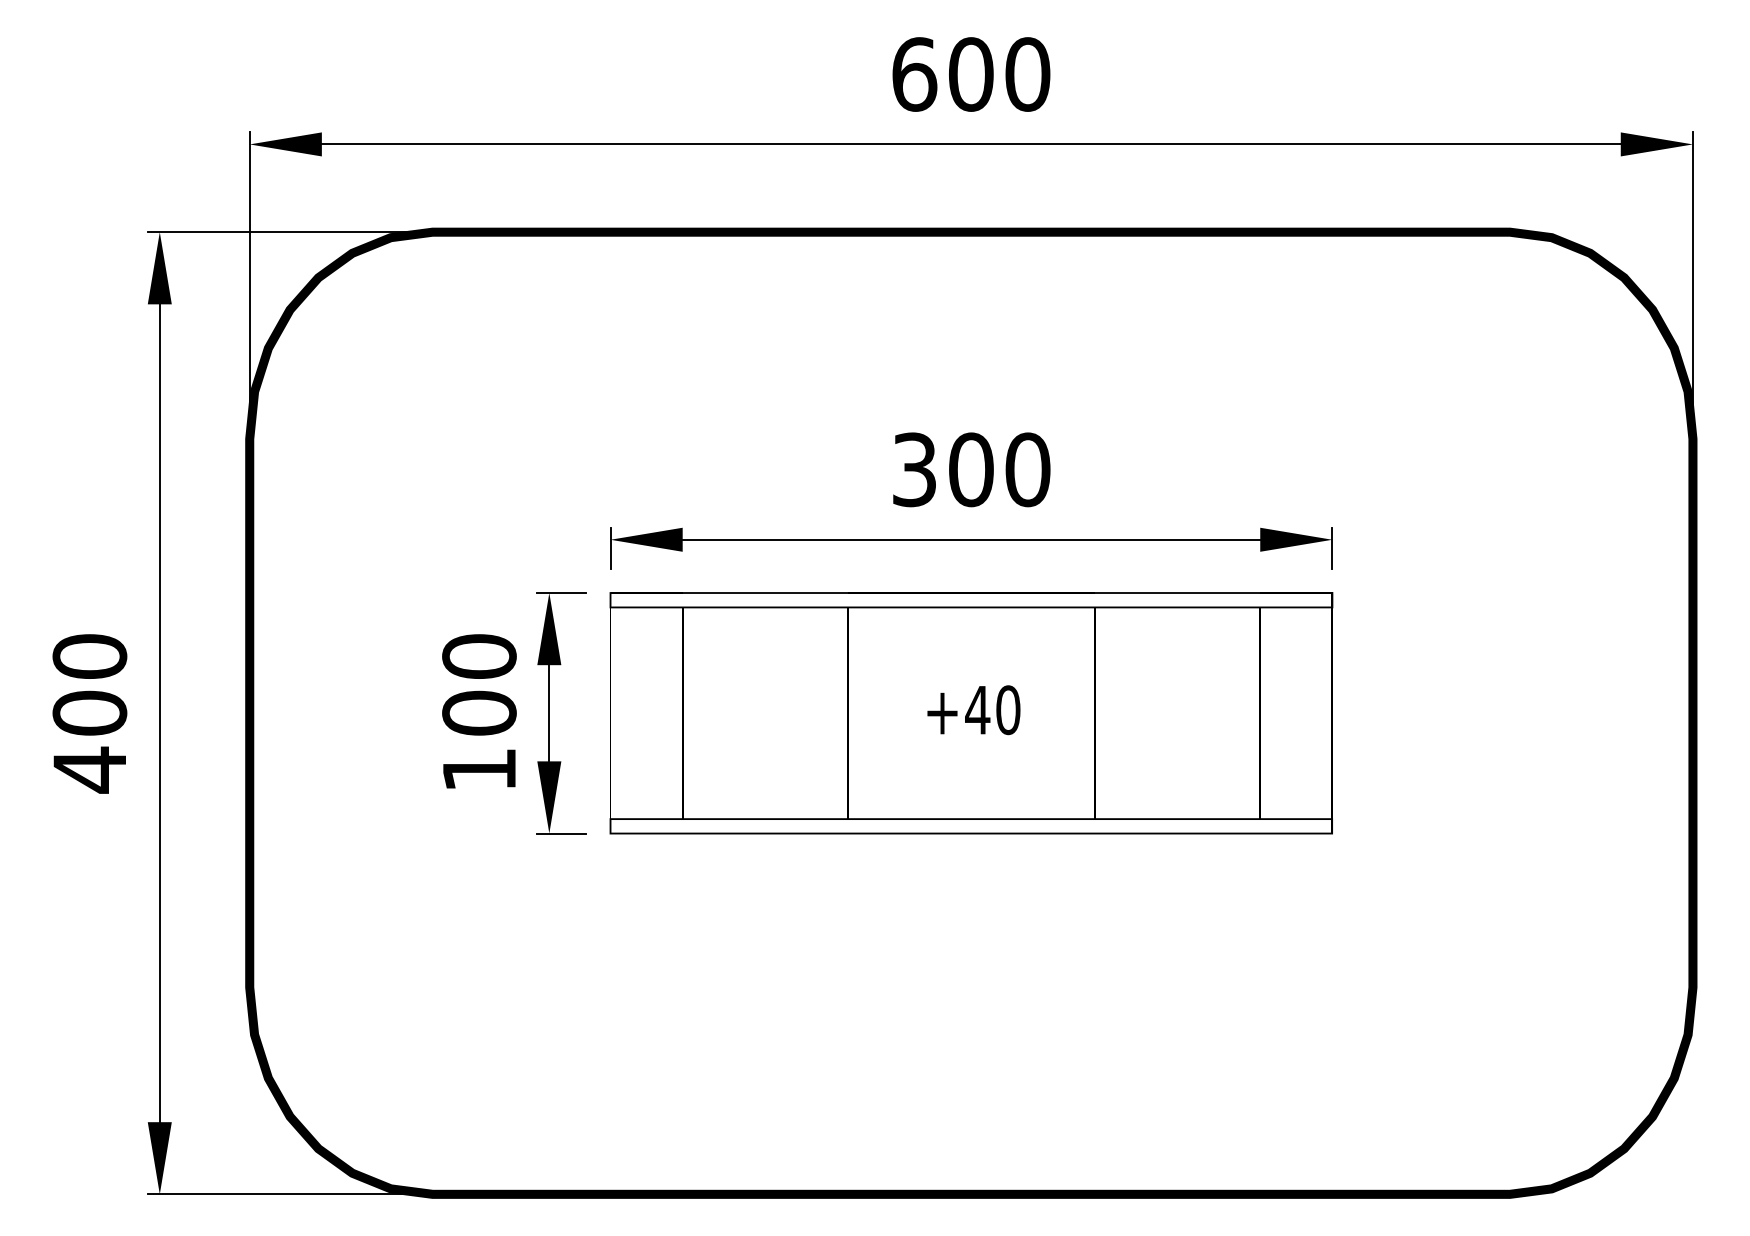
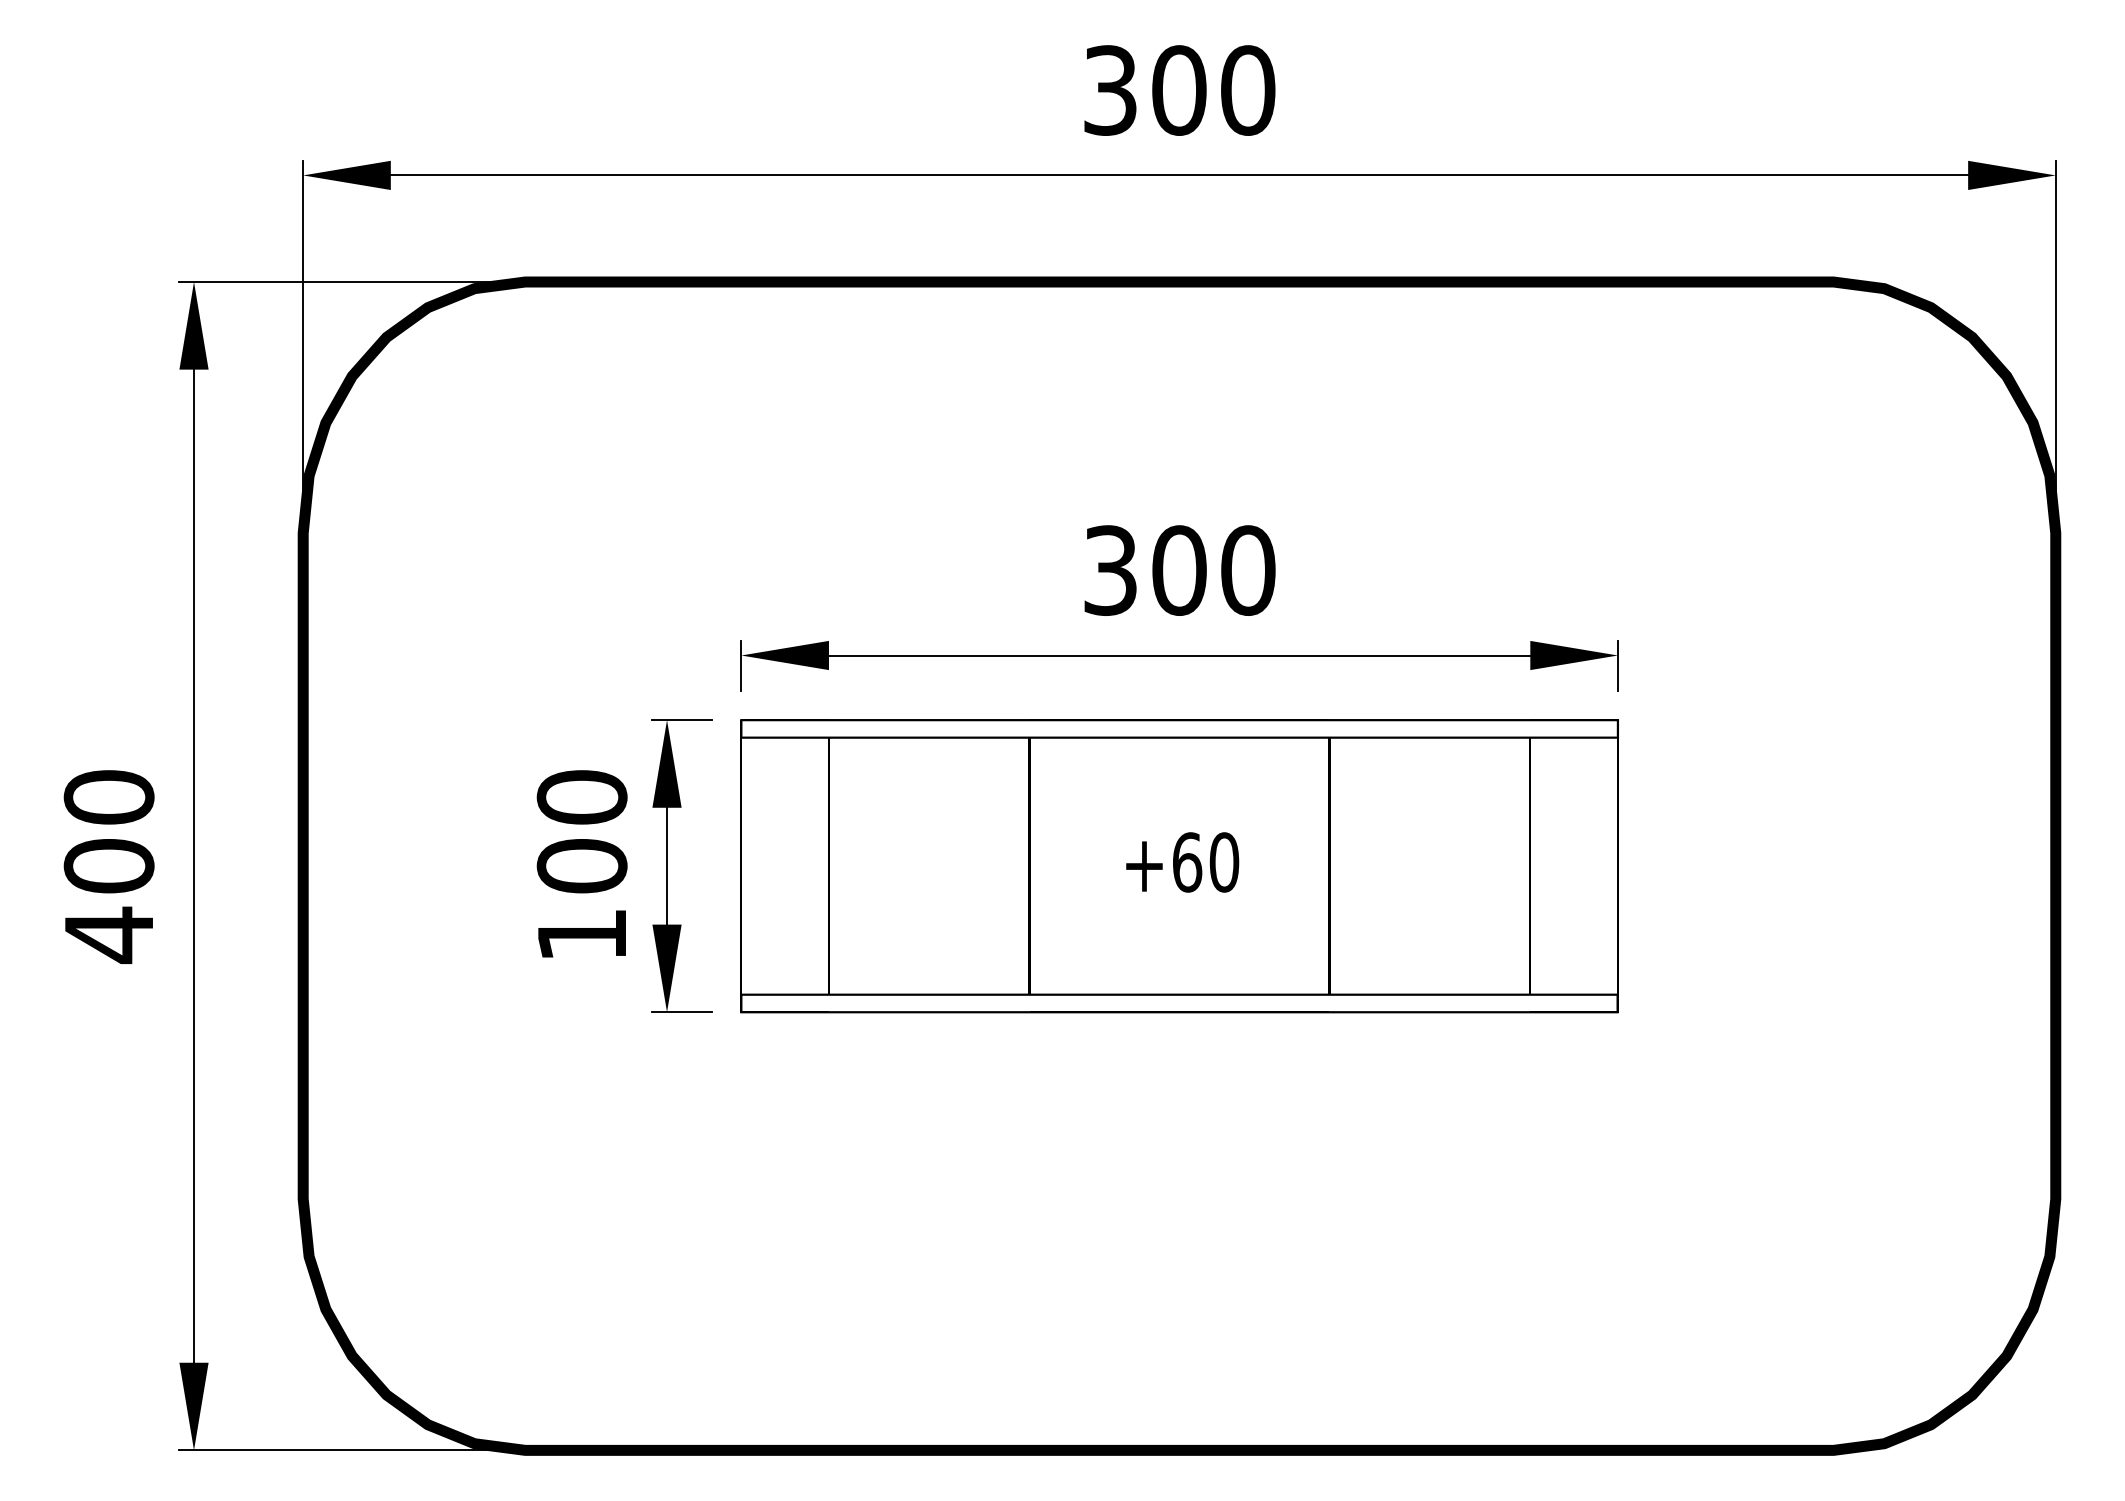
text: (914, 74) -> (1110, 90), 600 -> 300
text: (977, 710) -> (1186, 862), +40 -> +60

